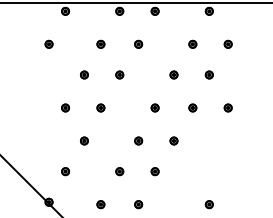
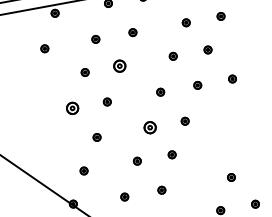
part: (119, 74) -> (119, 65), size x1.6
part: (65, 107) -> (72, 107), size x1.6
part: (138, 140) -> (150, 127), size x1.6

